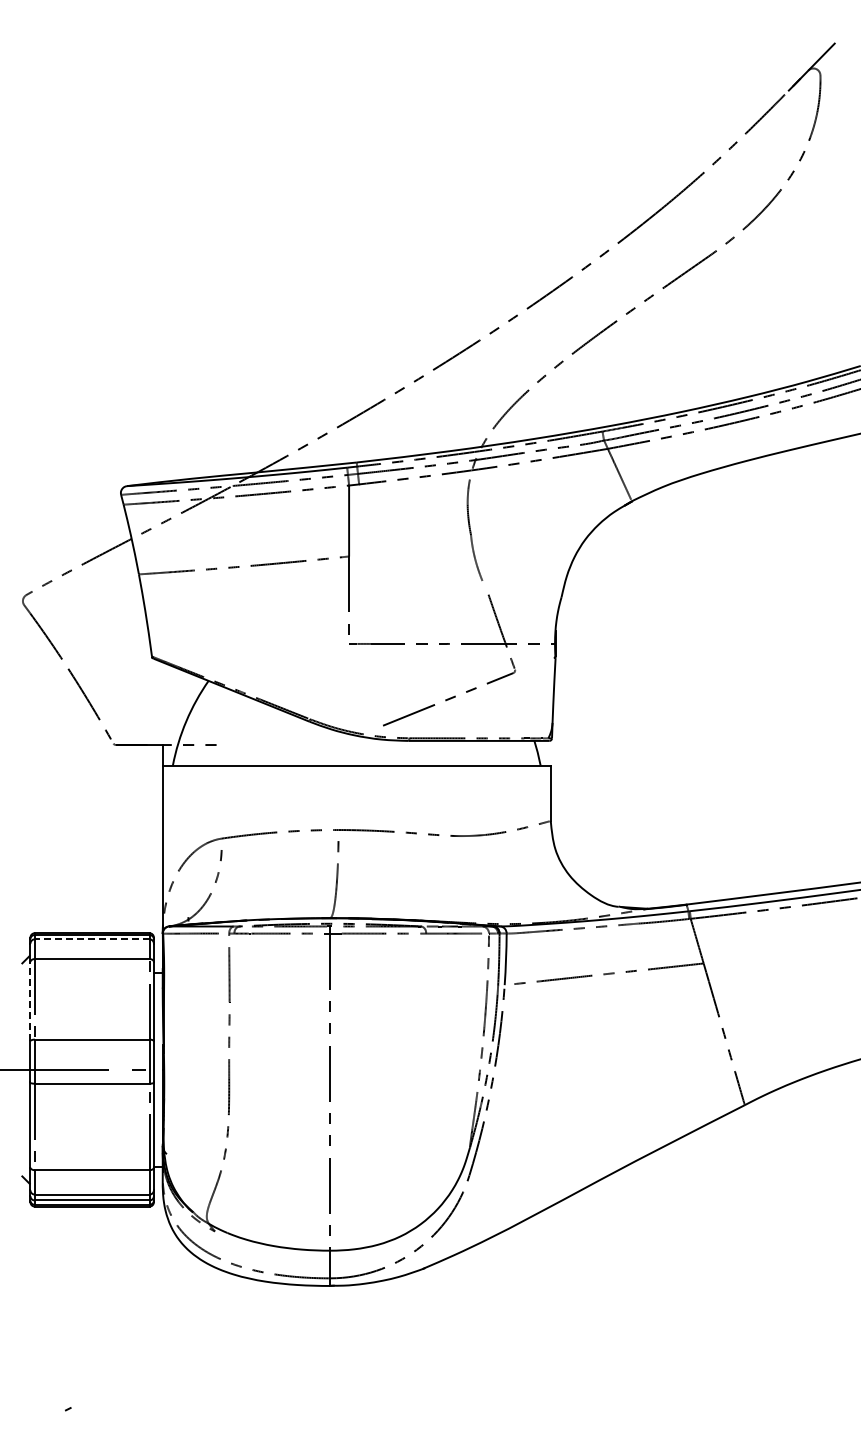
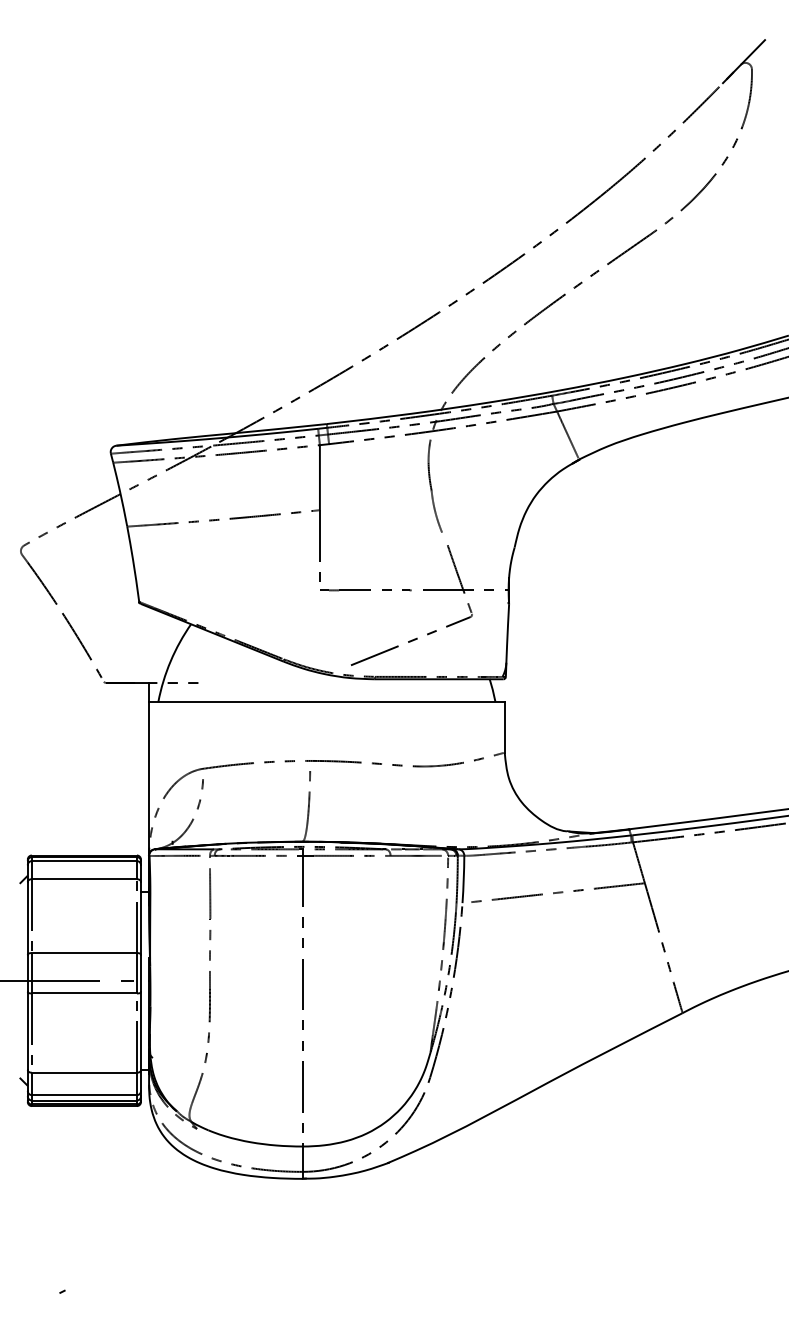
line: (91, 939) -> (83, 861), dashed -> solid
line: (30, 1001) -> (27, 918), dashed -> solid

